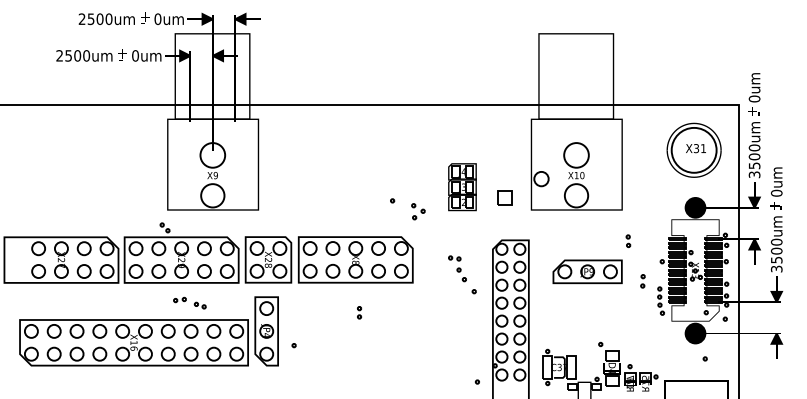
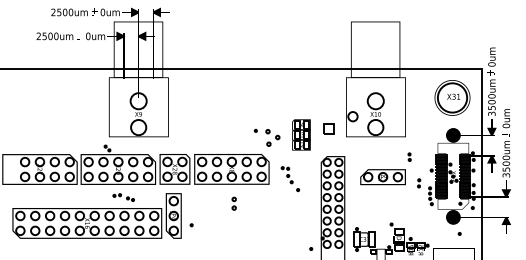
part: (462, 186) -> (301, 134), moved
part: (418, 211) -> (272, 137), size x1.6
part: (462, 275) -> (290, 179), moved
part: (359, 312) -> (234, 203), size x1.6

